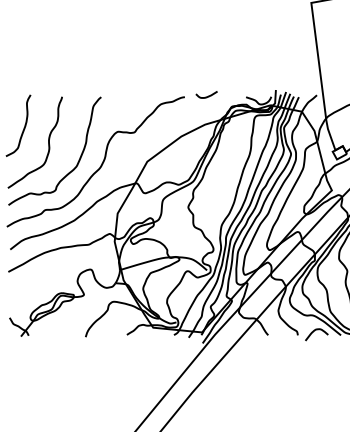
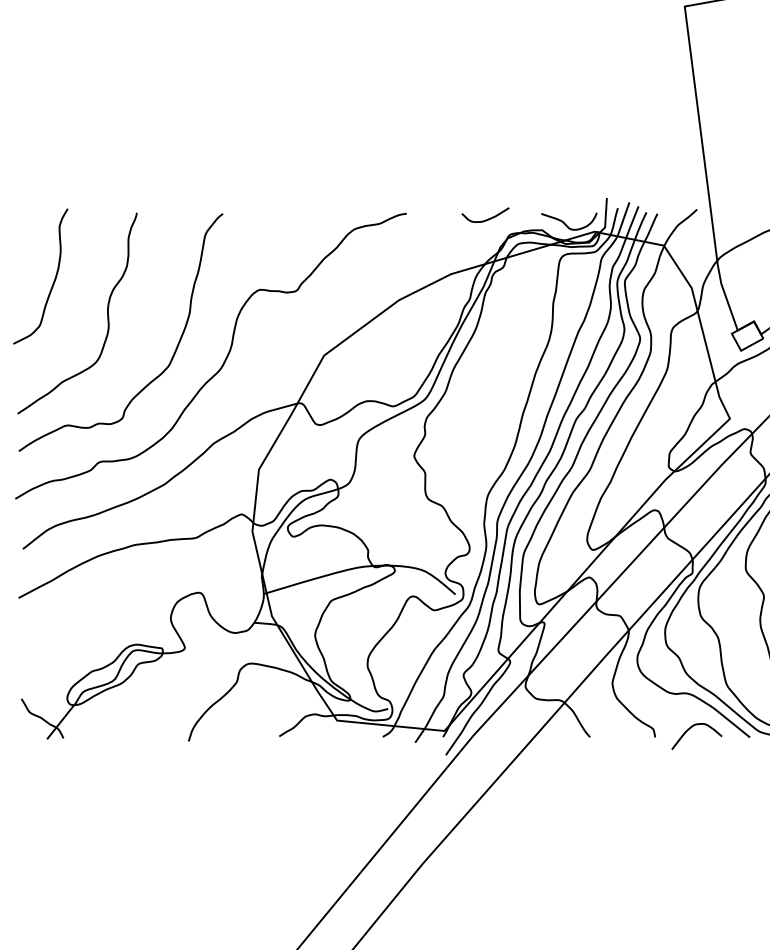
curve: (206, 96) -> (485, 218), moved

